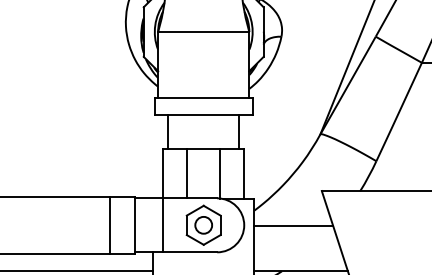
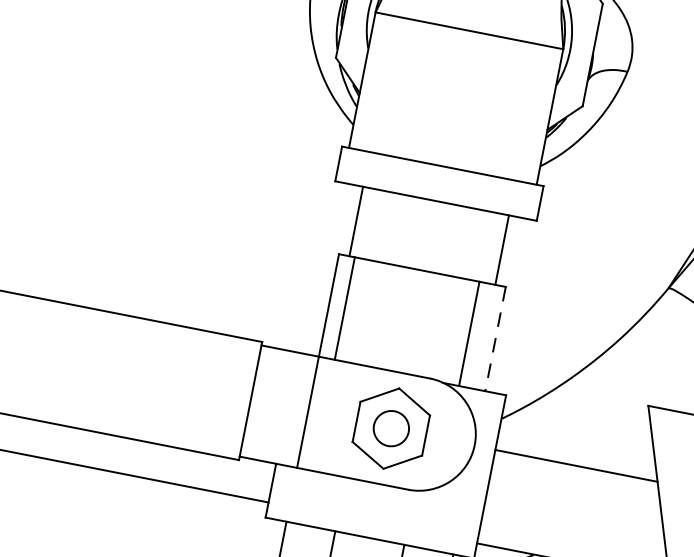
line: (186, 173) -> (343, 308), moved
line: (220, 173) -> (469, 333), moved
line: (244, 174) -> (495, 340), solid -> dashed
line: (109, 225) -> (197, 390), removed

